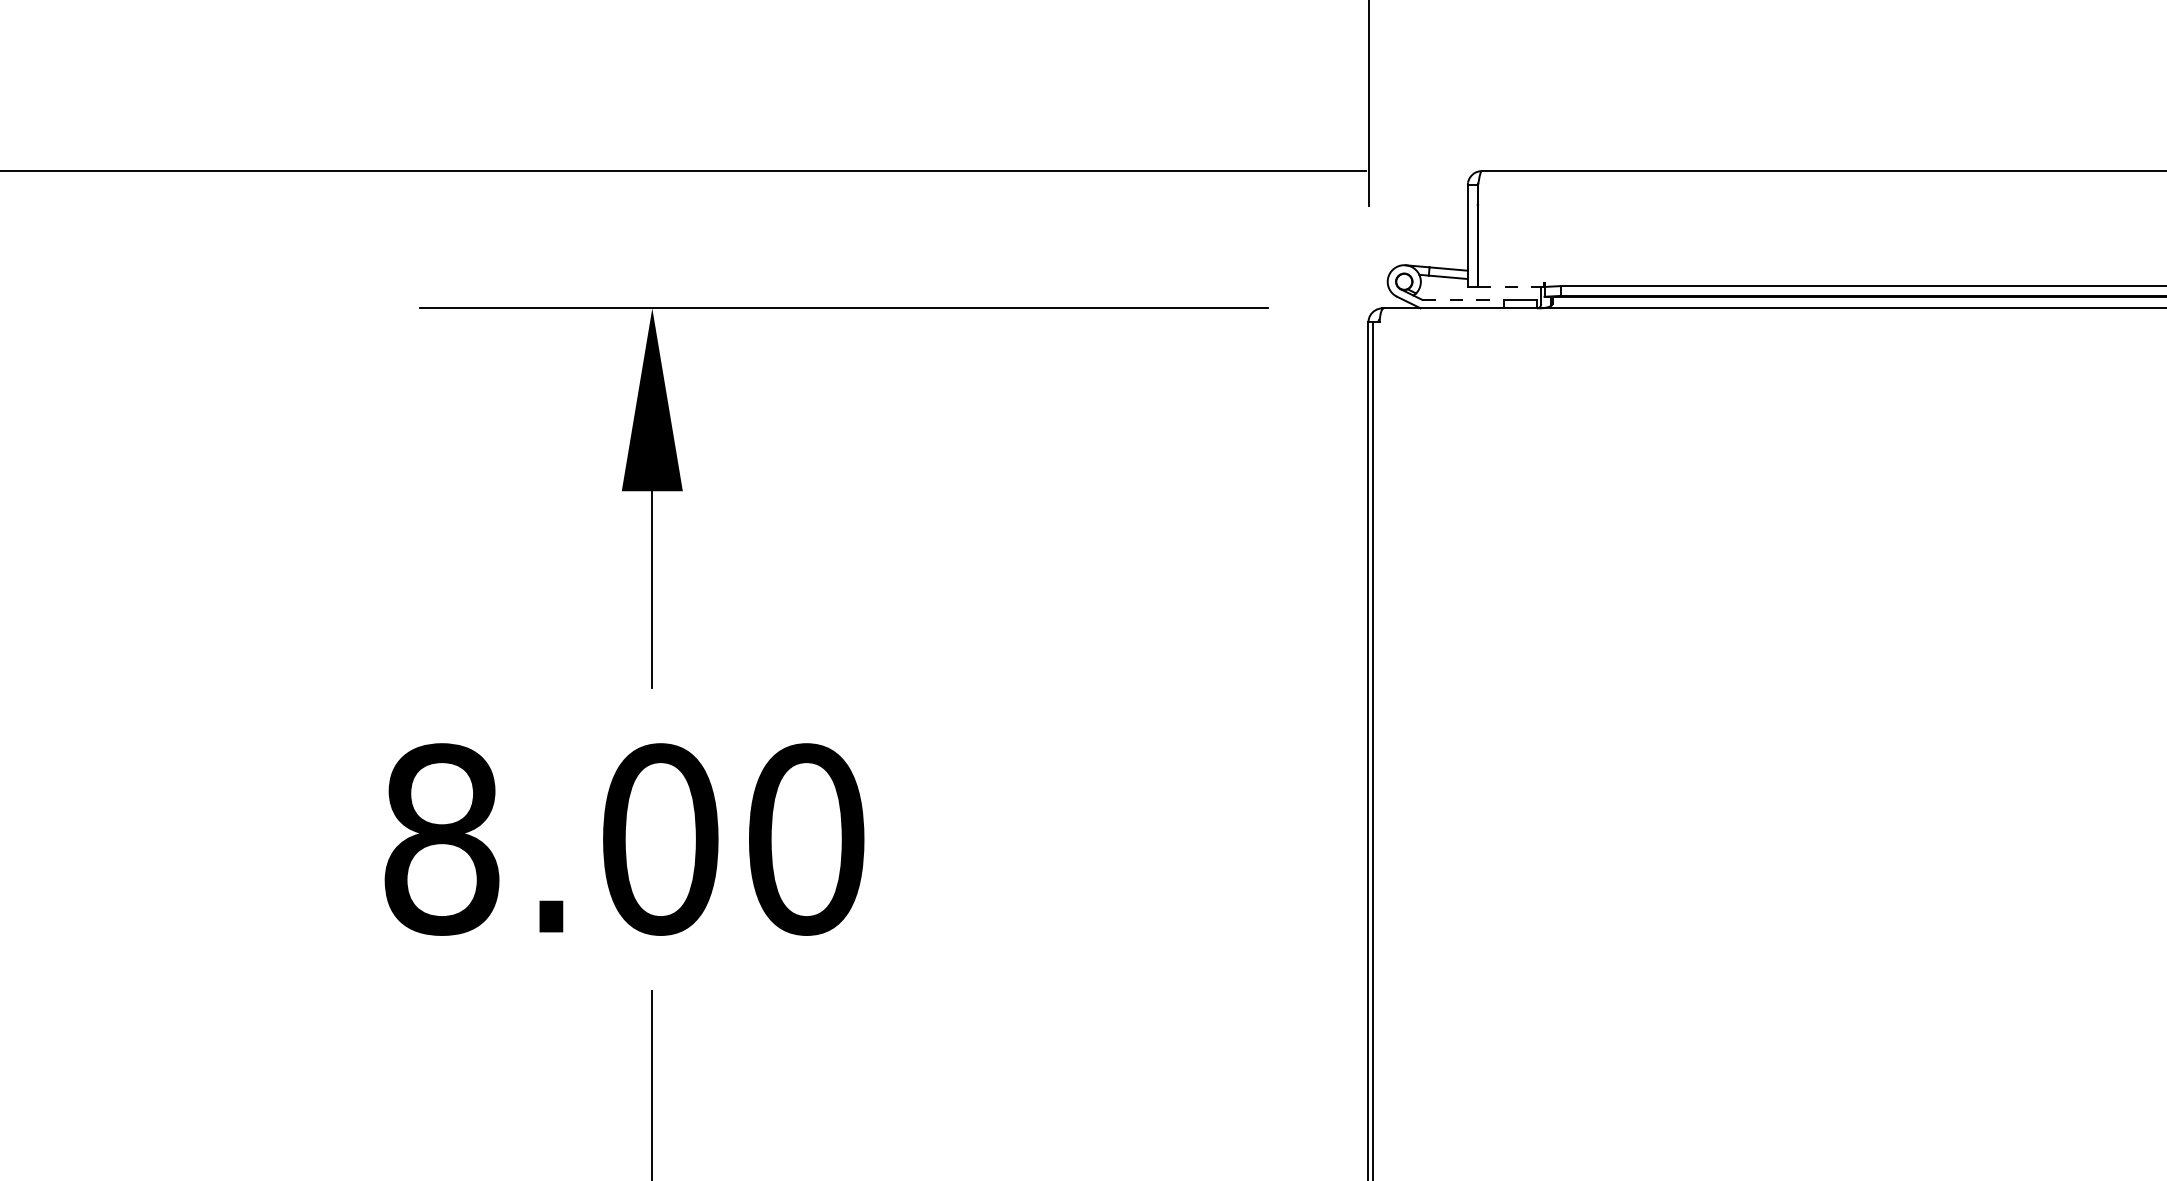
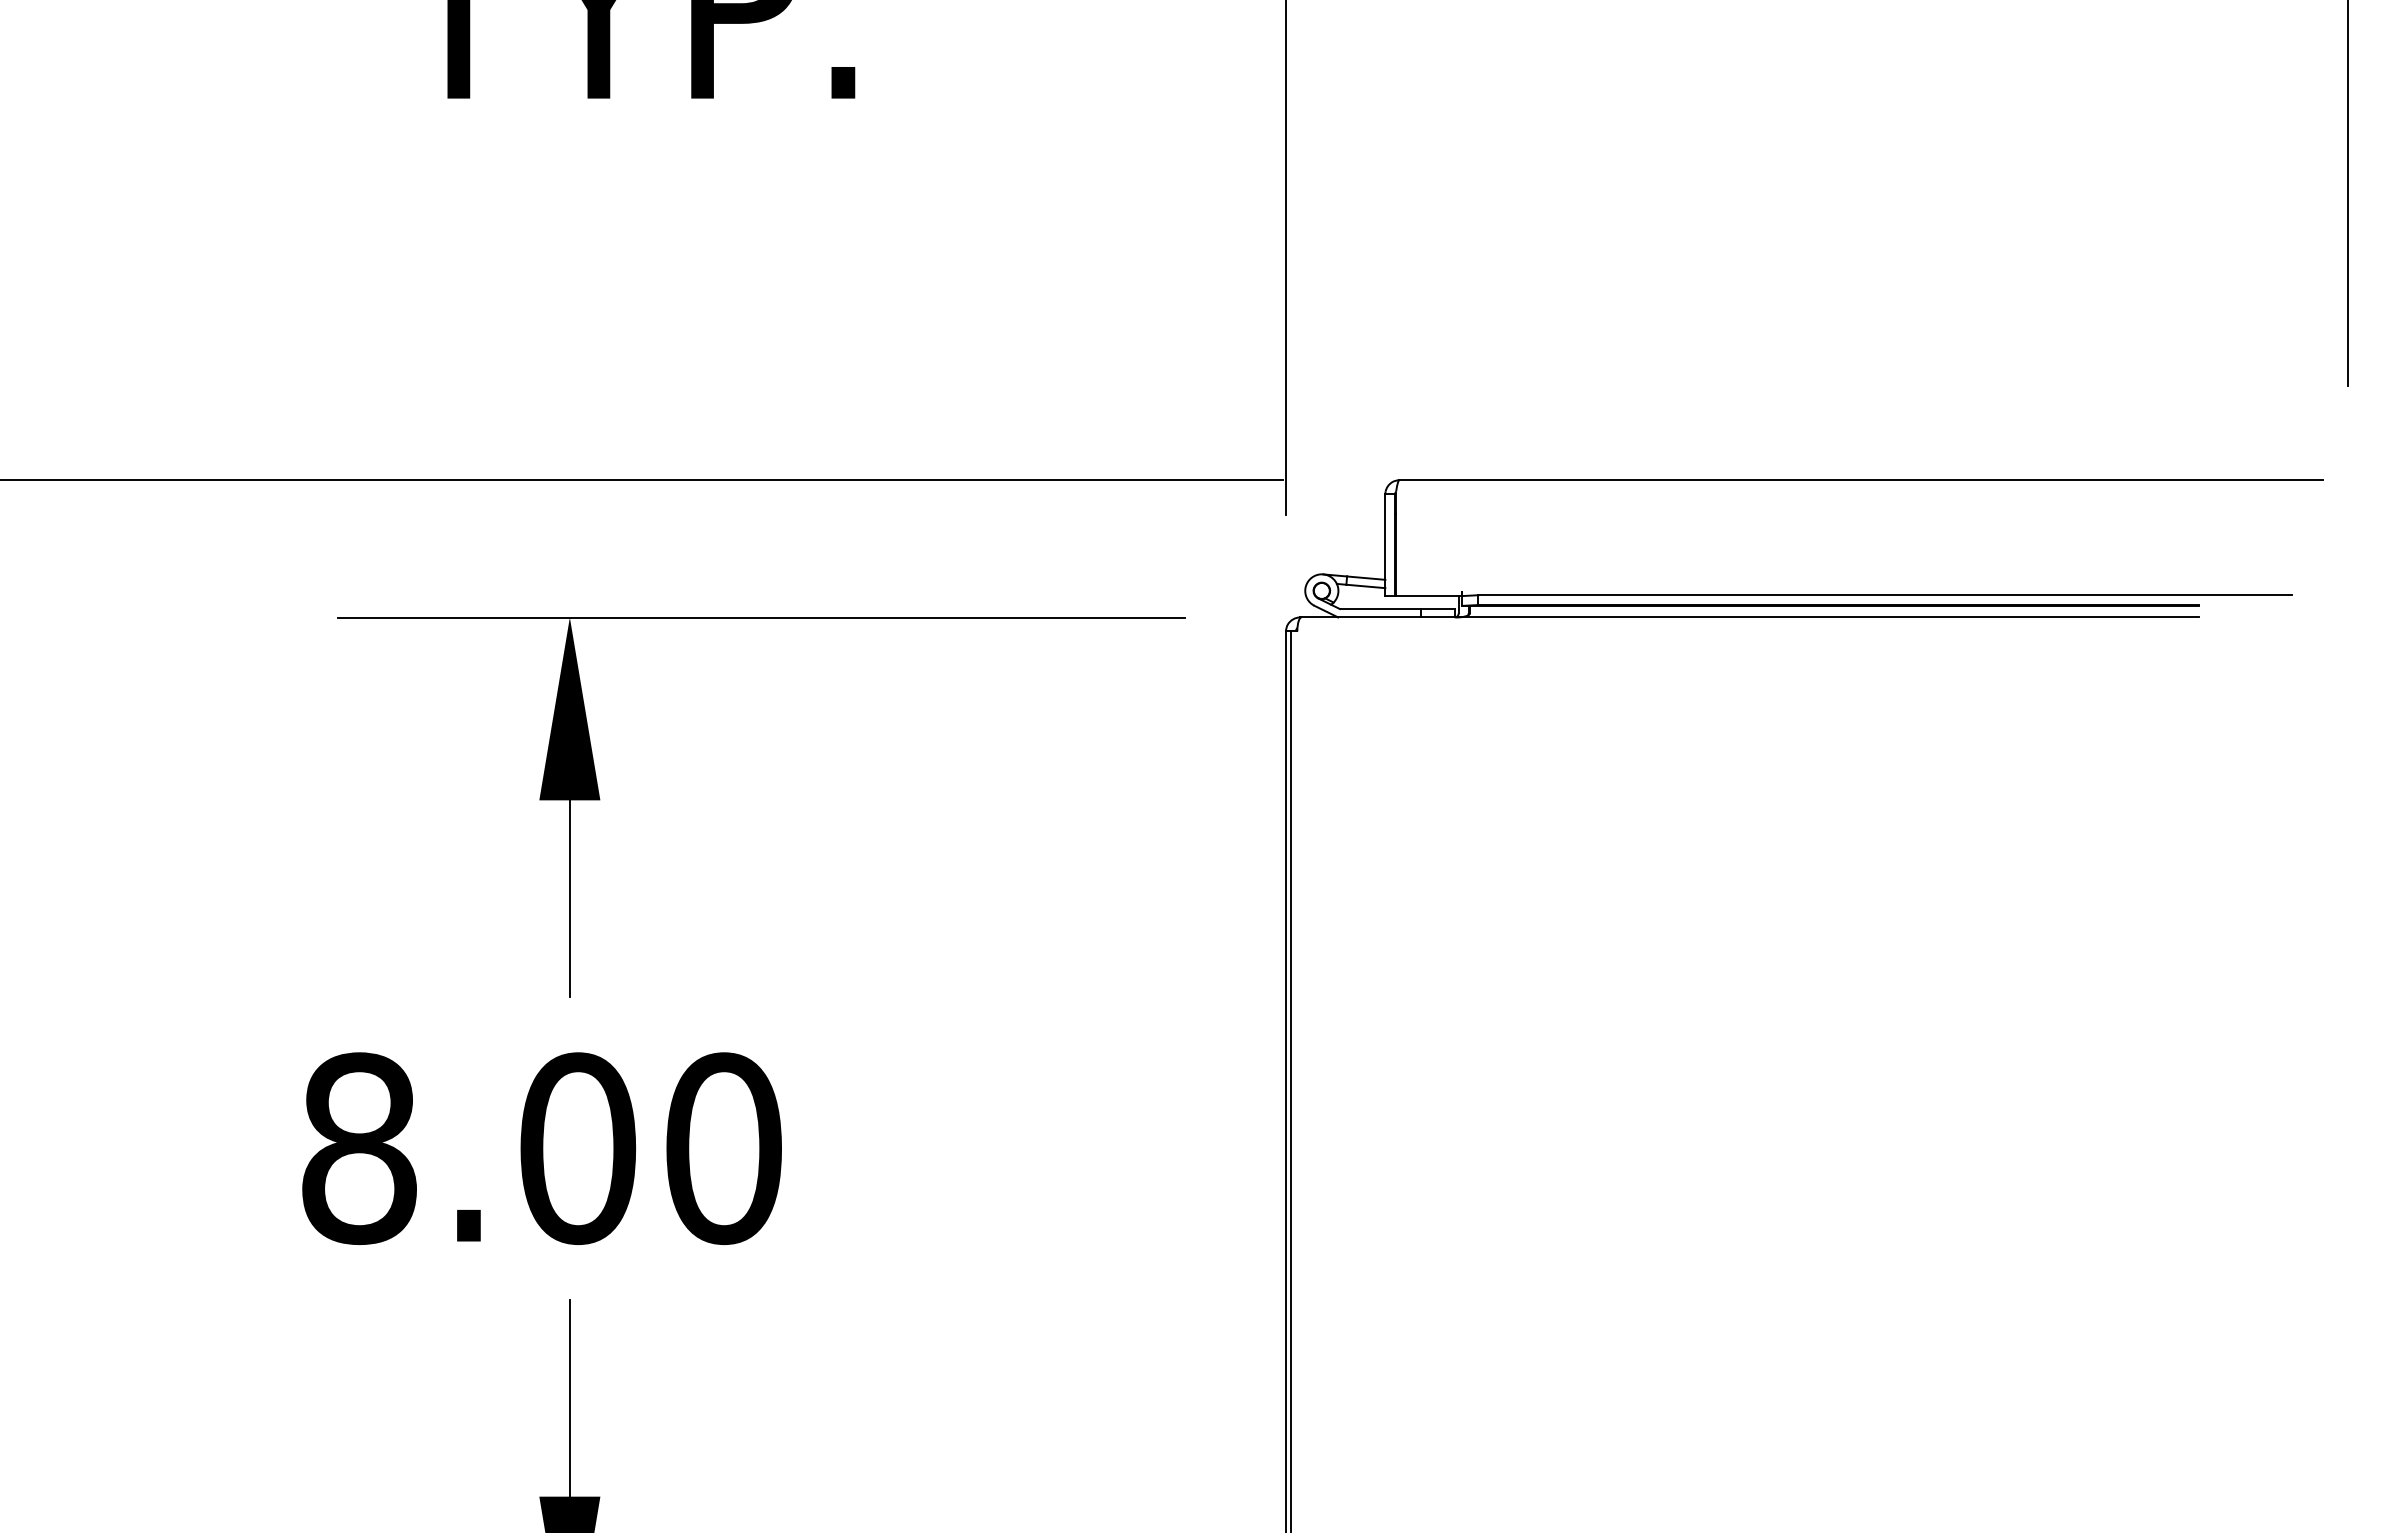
line: (1510, 287) -> (1428, 596), dashed -> solid
line: (1463, 300) -> (1381, 609), dashed -> solid

